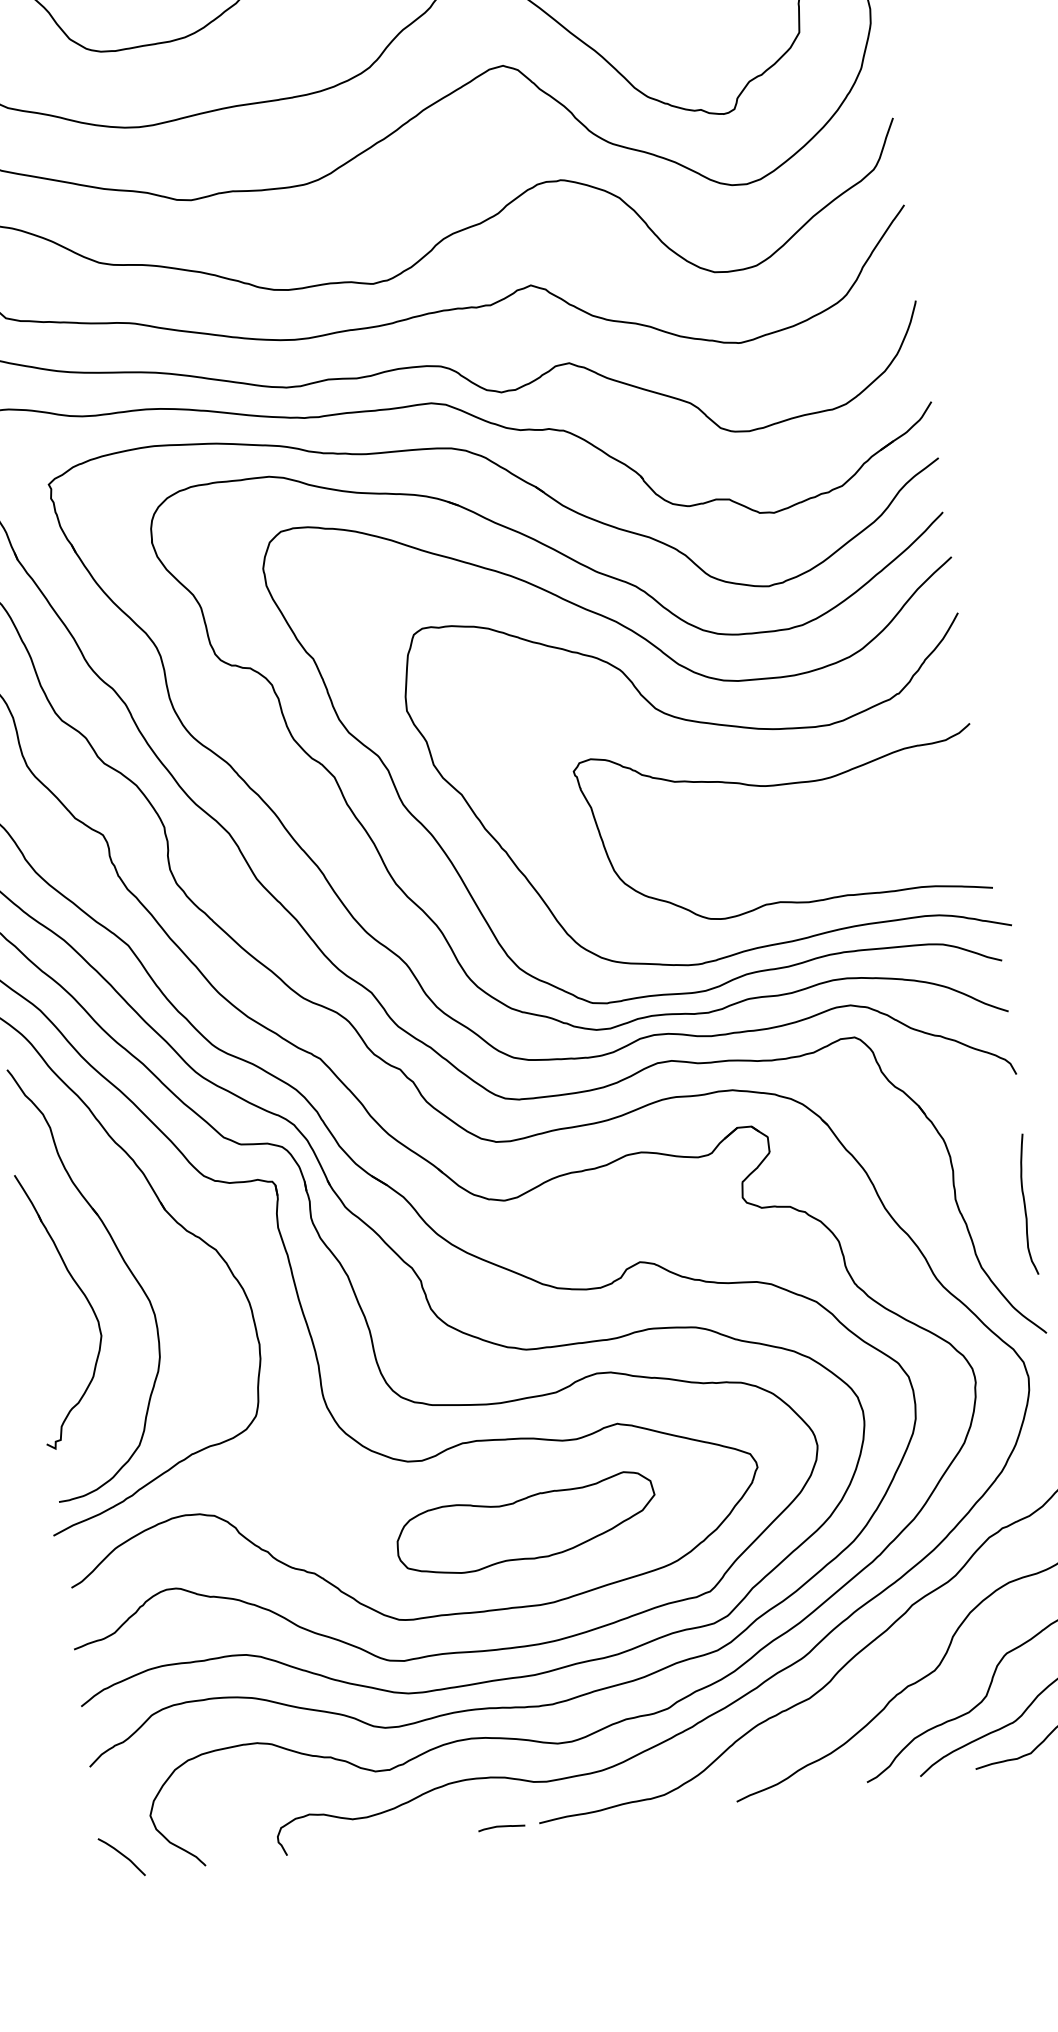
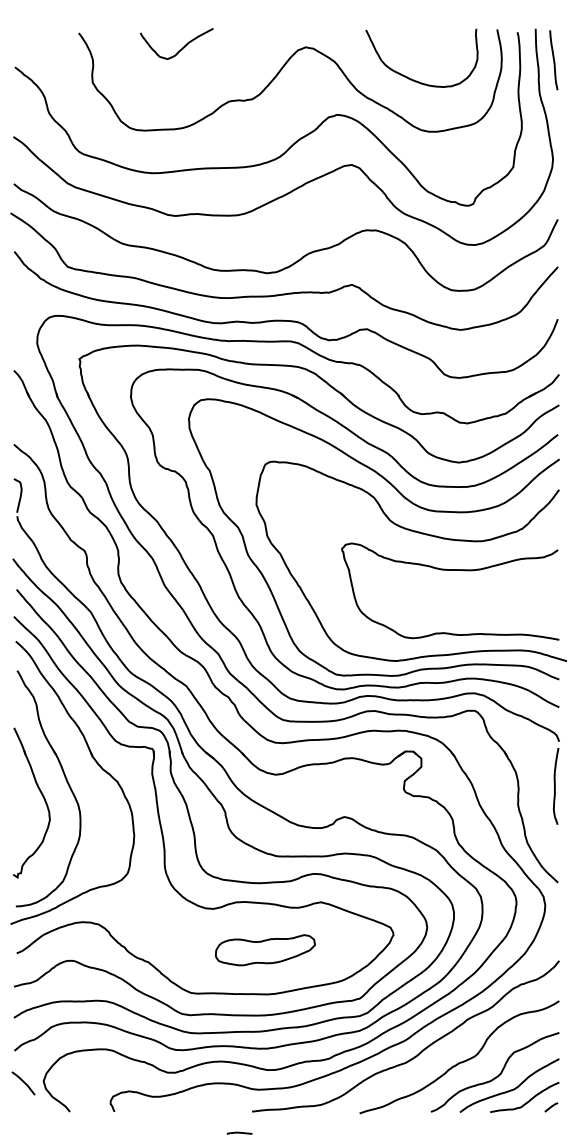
curve: (1025, 1205) -> (555, 786), moved
part: (526, 1523) -> (265, 949), size x0.7
line: (501, 1825) -> (239, 1132), moved
line: (121, 1855) -> (23, 1082), moved

